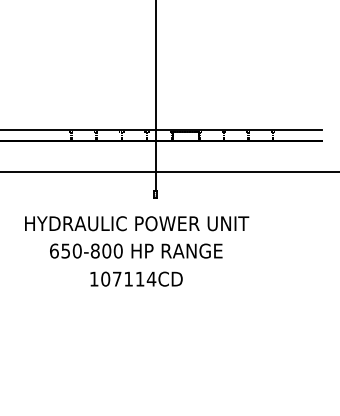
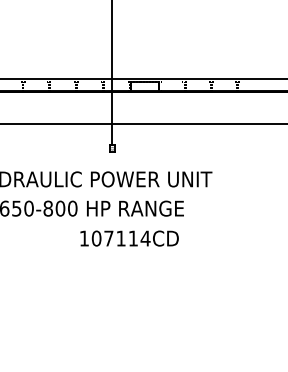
text: (136, 278) -> (129, 237), moved

